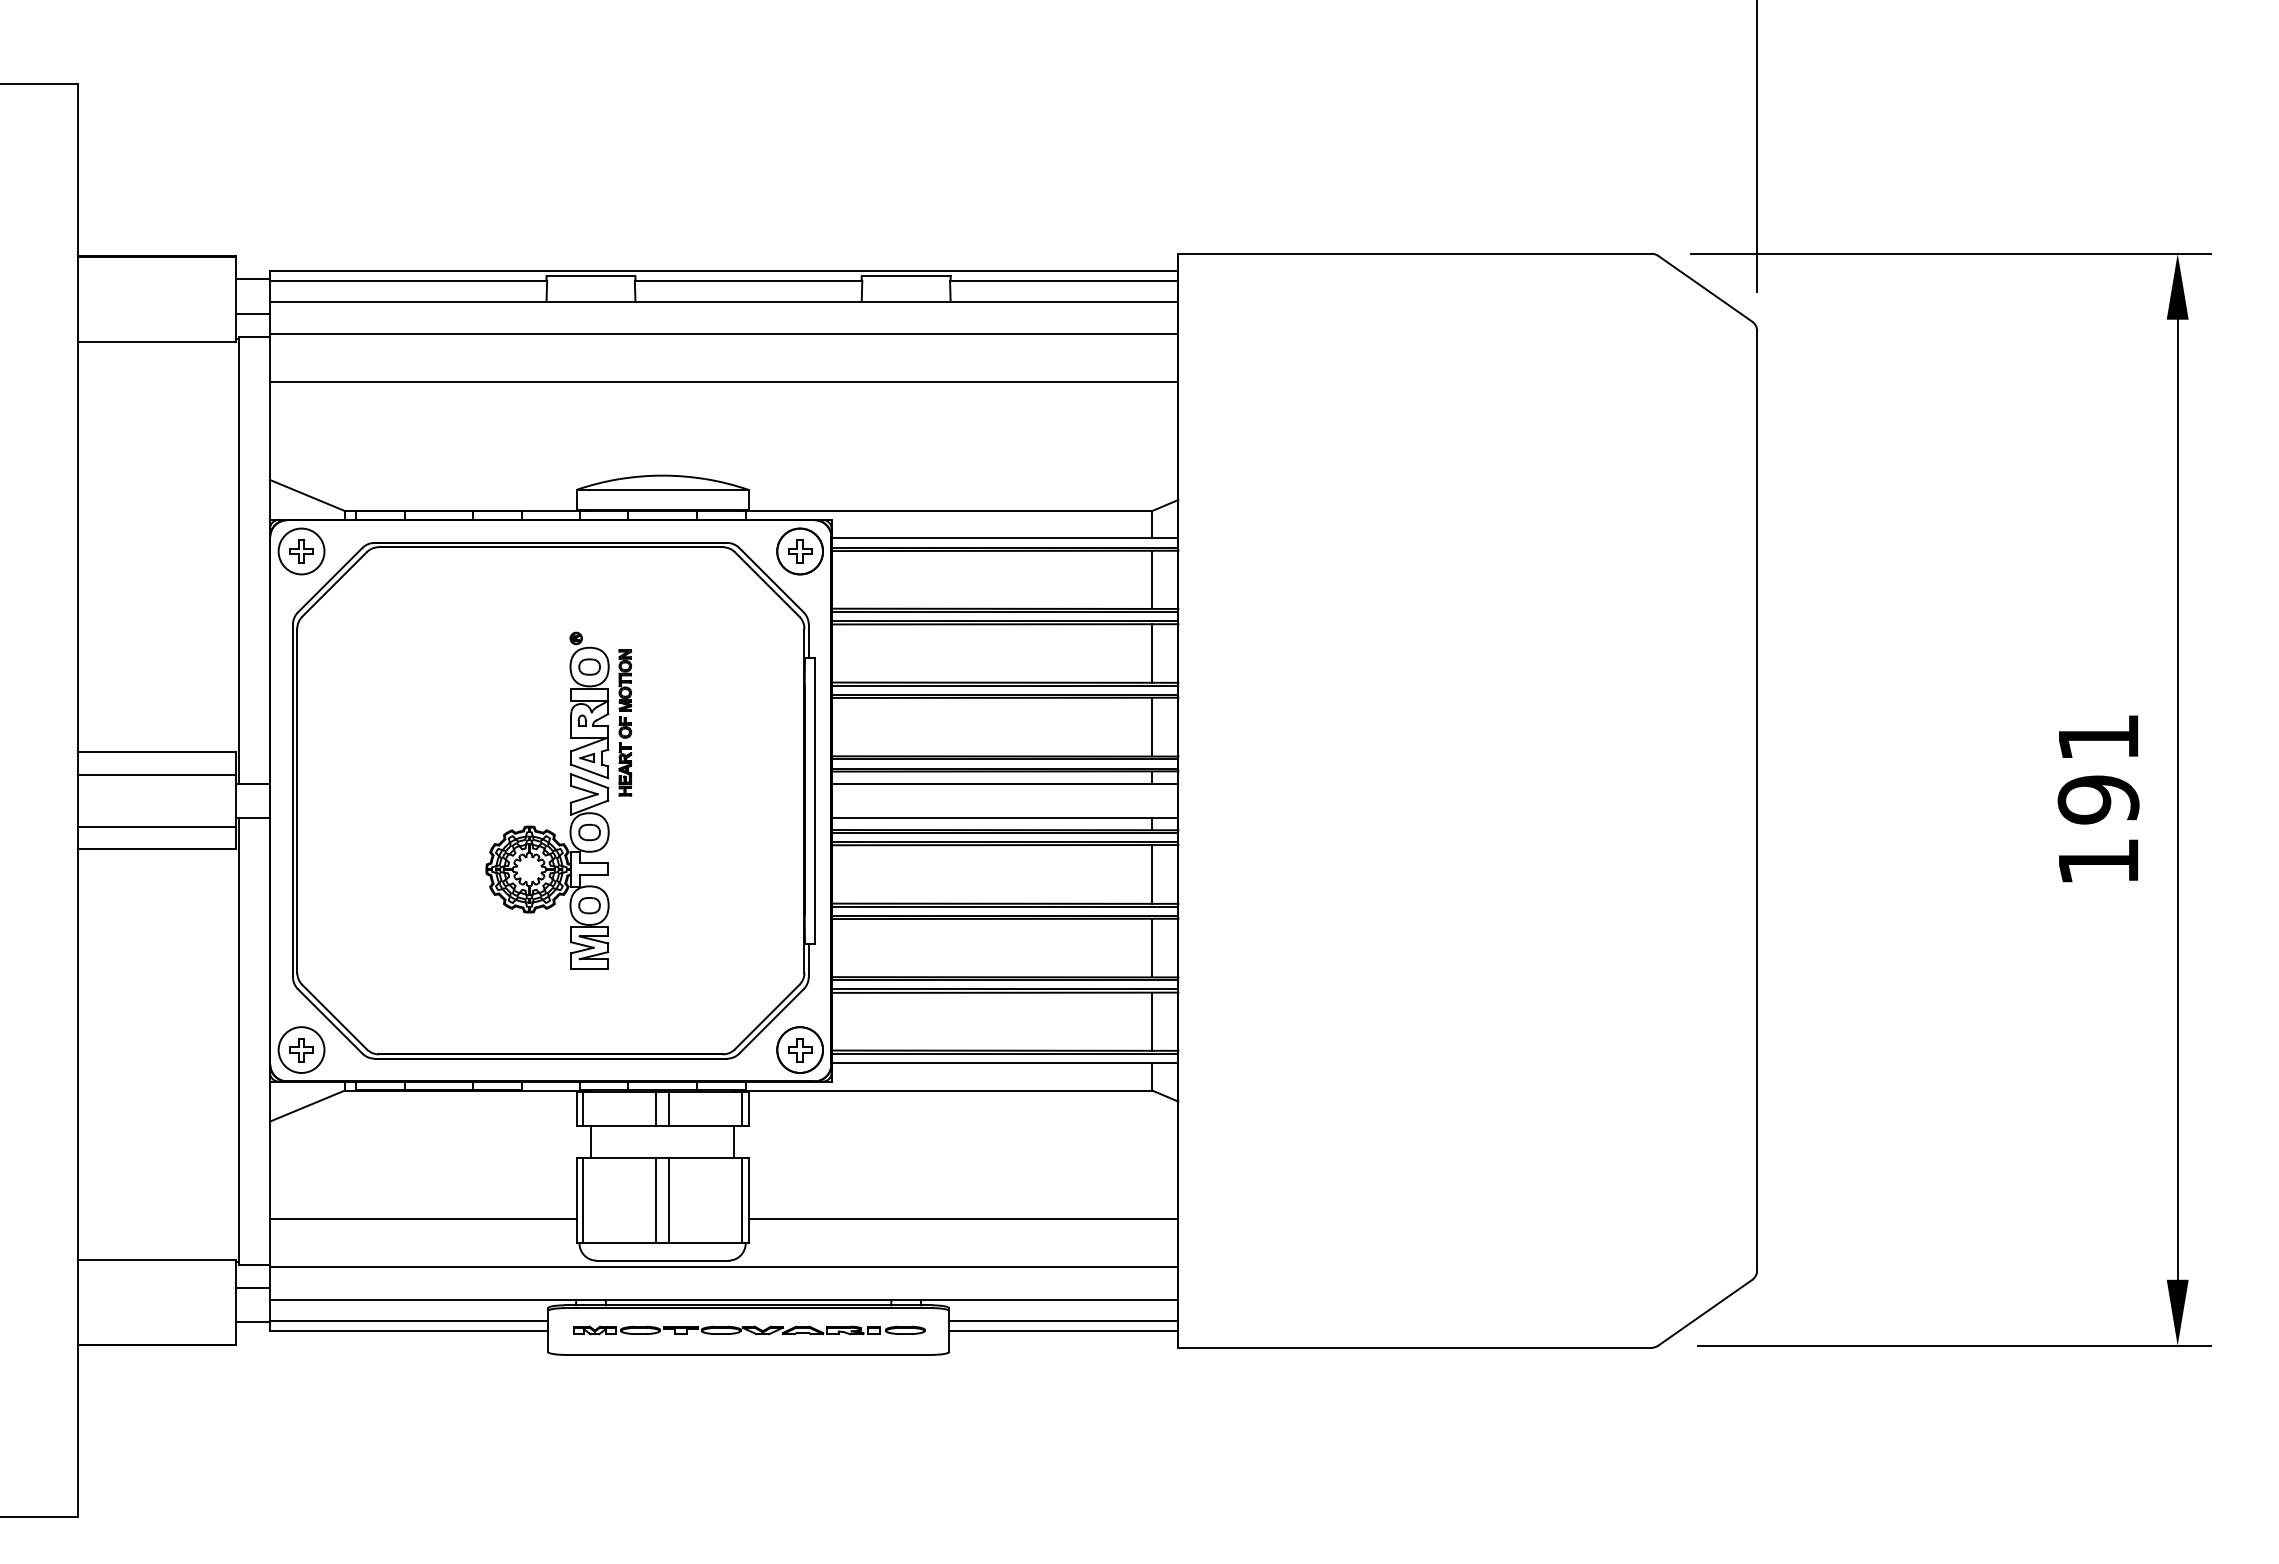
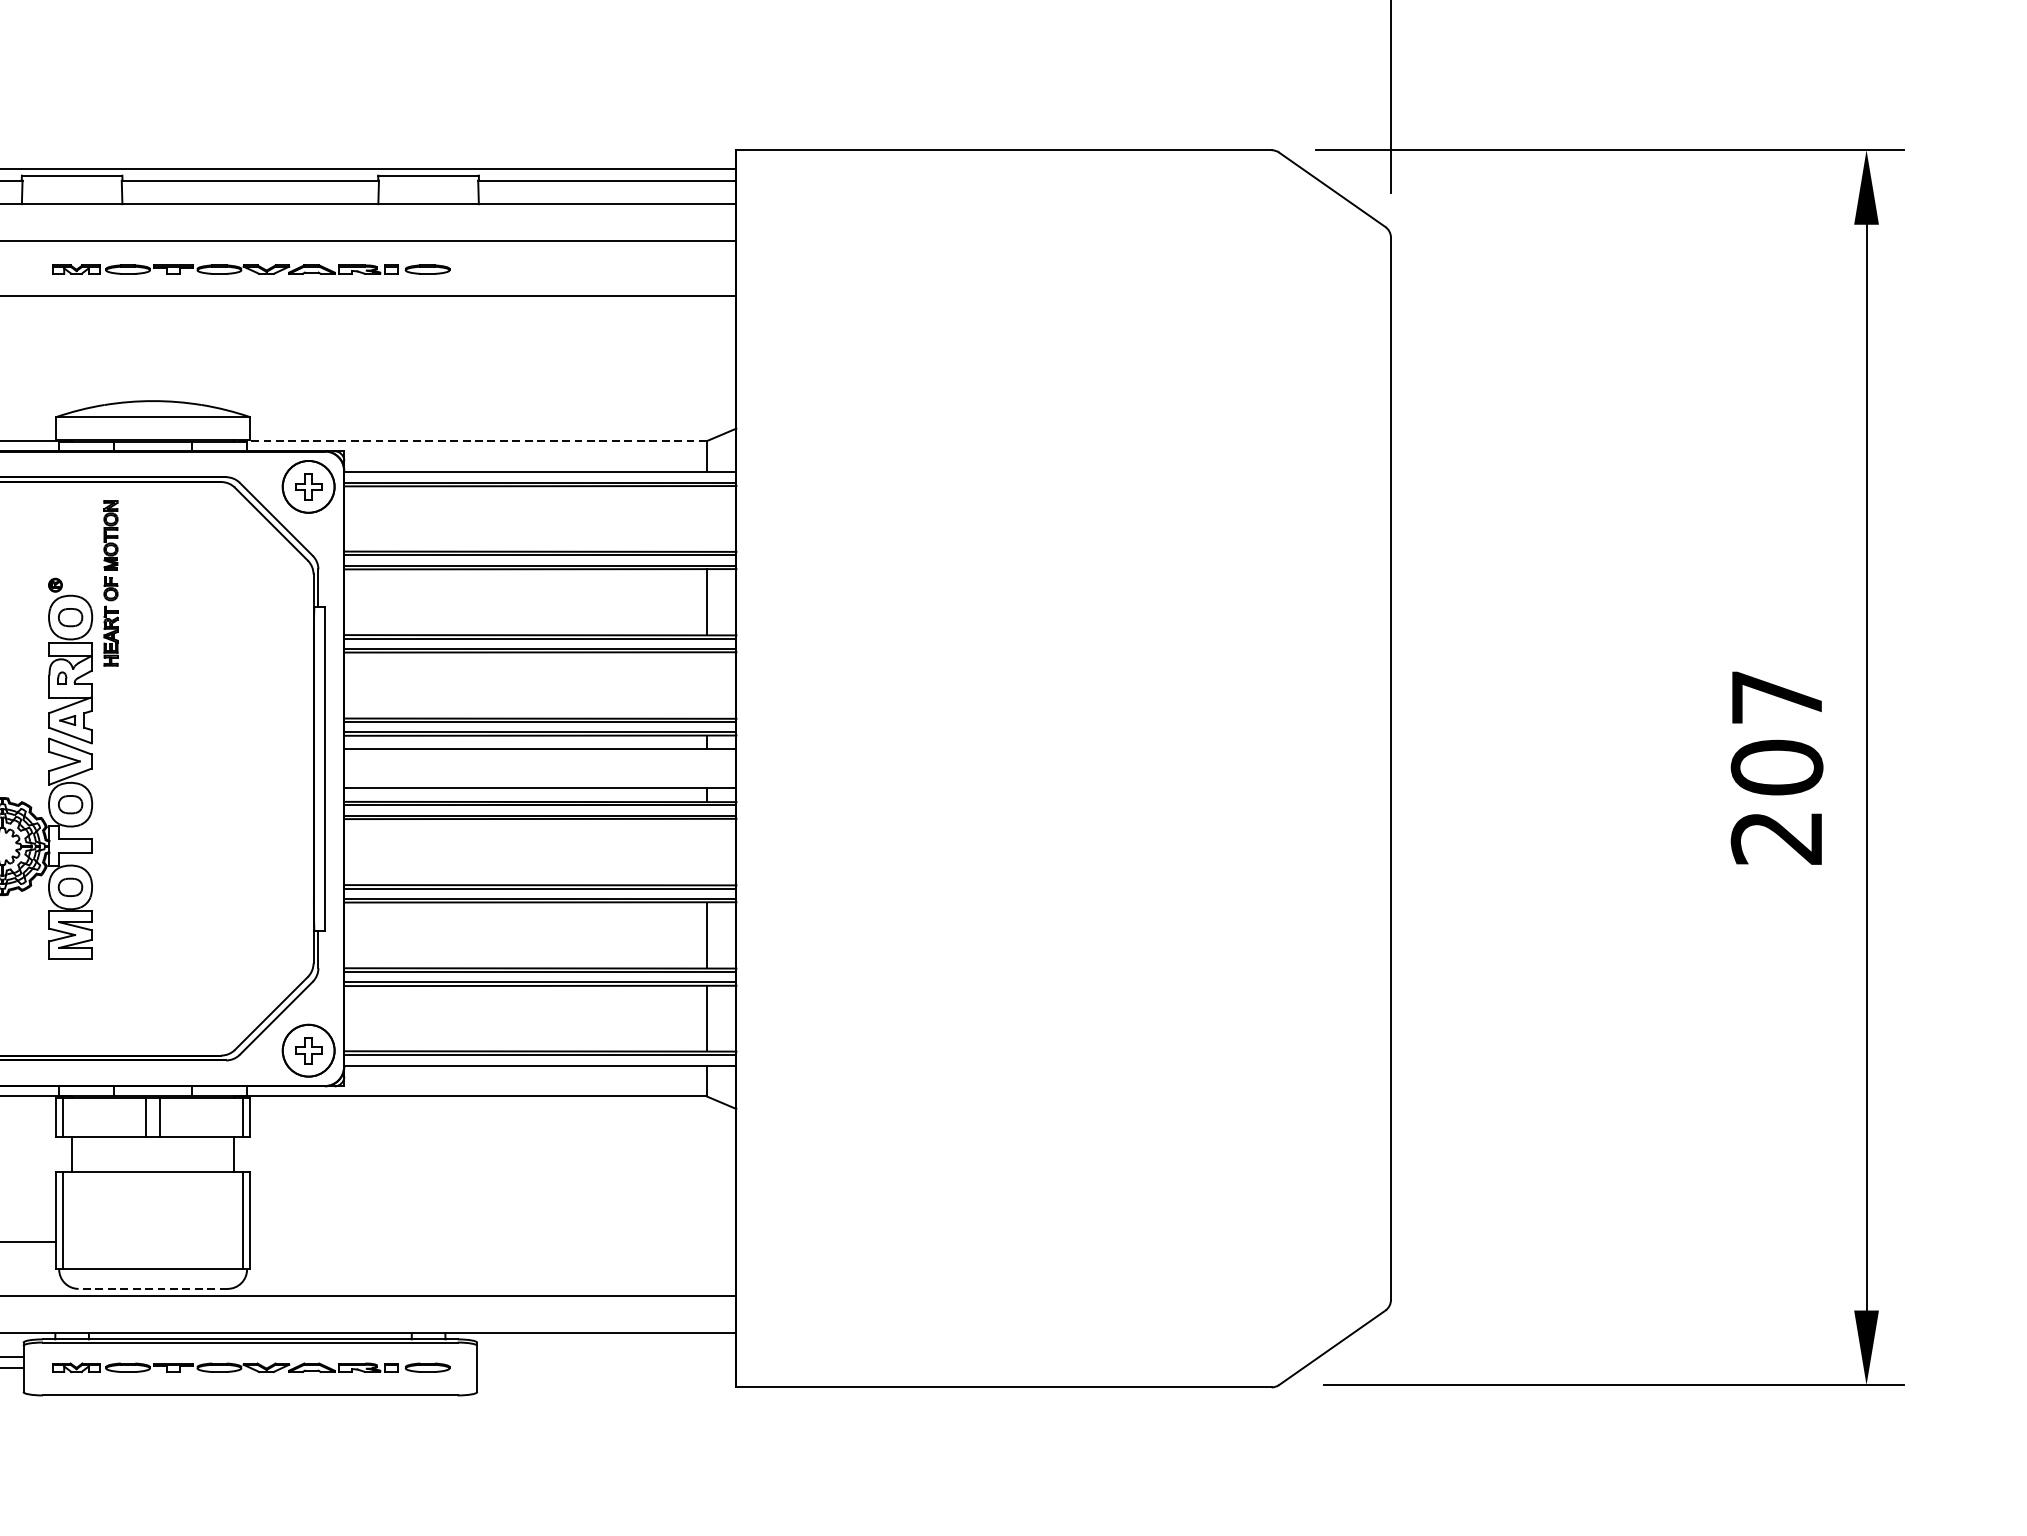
part: (749, 359) -> (251, 269), added
line: (943, 511) -> (470, 441), solid -> dashed
line: (1152, 579) -> (707, 518), removed
part: (625, 722) -> (111, 583), moved
line: (1152, 726) -> (707, 684), removed
text: (2098, 800) -> (1776, 768), 191 -> 207
line: (1152, 874) -> (707, 852), removed
line: (656, 1200) -> (146, 1220), removed
line: (668, 1200) -> (159, 1220), removed
line: (963, 1219) -> (493, 1242), removed
line: (662, 1260) -> (153, 1288), solid -> dashed
line: (1063, 1320) -> (606, 1356), removed
line: (1063, 1330) -> (606, 1367), removed

